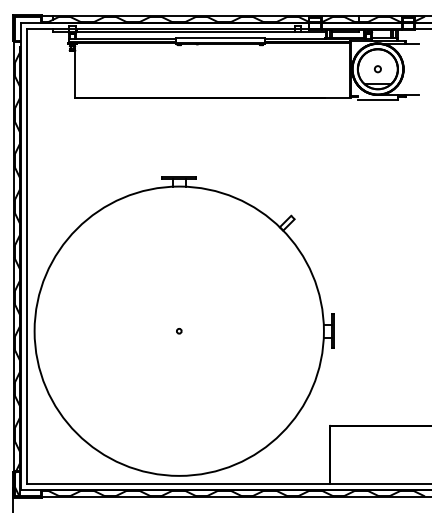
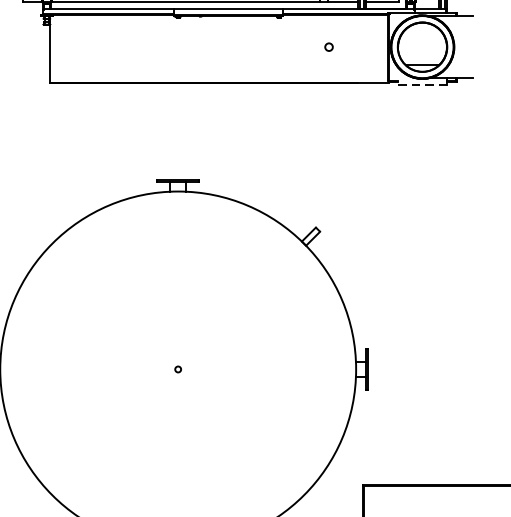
circle: (377, 69) -> (328, 47), moved
line: (377, 100) -> (422, 85), solid -> dashed

